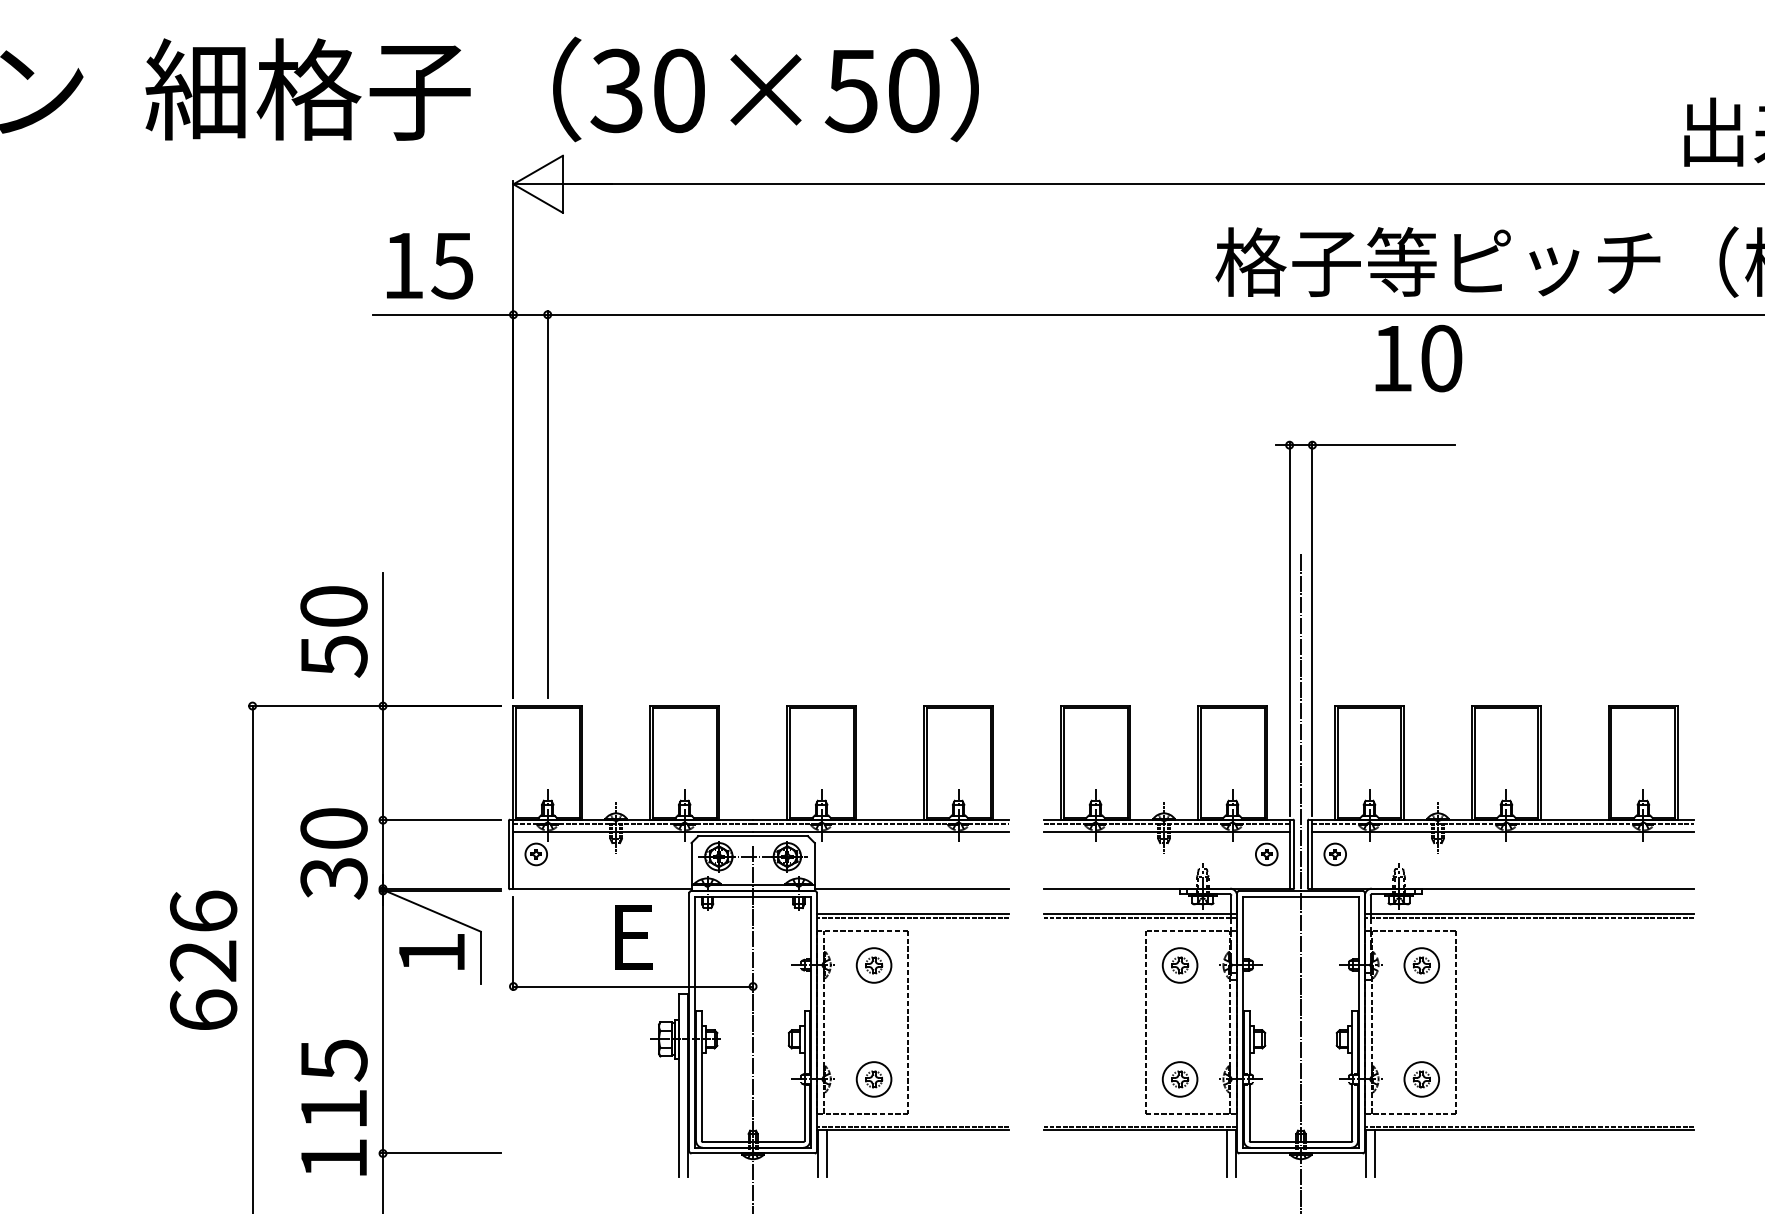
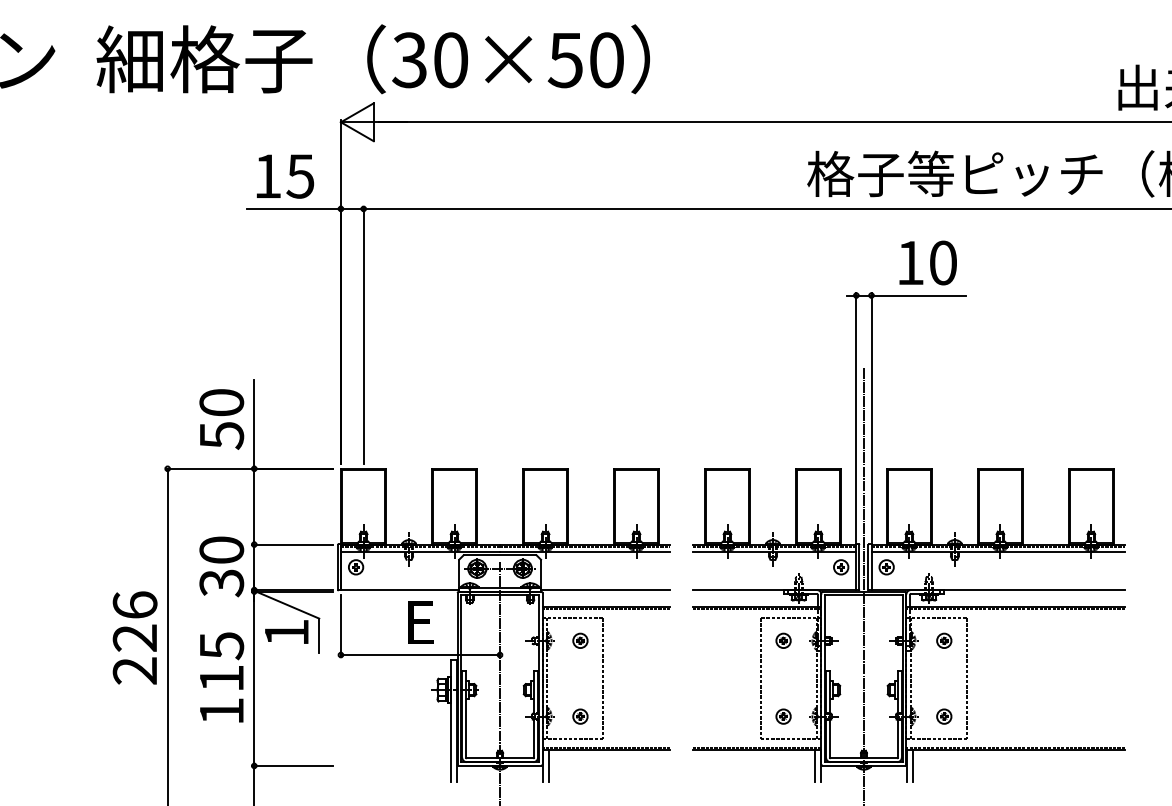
text: (1417, 357) -> (927, 262), moved
part: (874, 964) -> (580, 640), size x0.62
part: (1179, 964) -> (783, 640), size x0.62
part: (1422, 964) -> (944, 640), size x0.62
text: (202, 1009) -> (134, 670), 626 -> 226
part: (874, 1079) -> (580, 716), size x0.62
part: (1179, 1079) -> (783, 716), size x0.62
part: (1422, 1079) -> (944, 716), size x0.62
text: (335, 1107) -> (222, 677), moved

